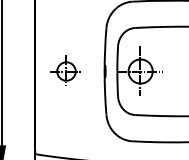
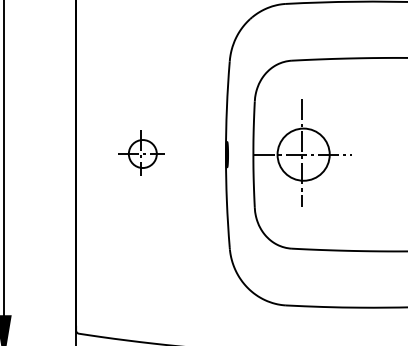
part: (65, 70) -> (141, 152), size x0.7

